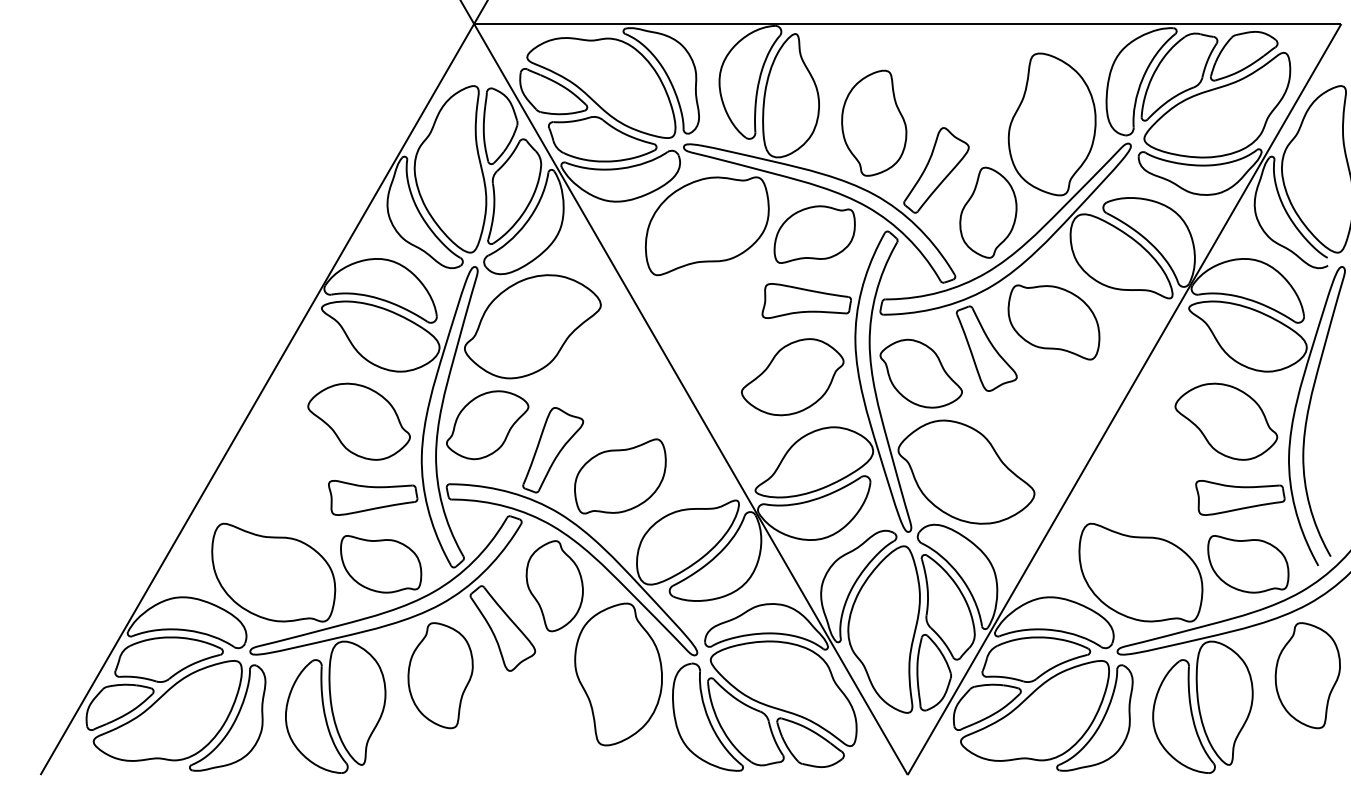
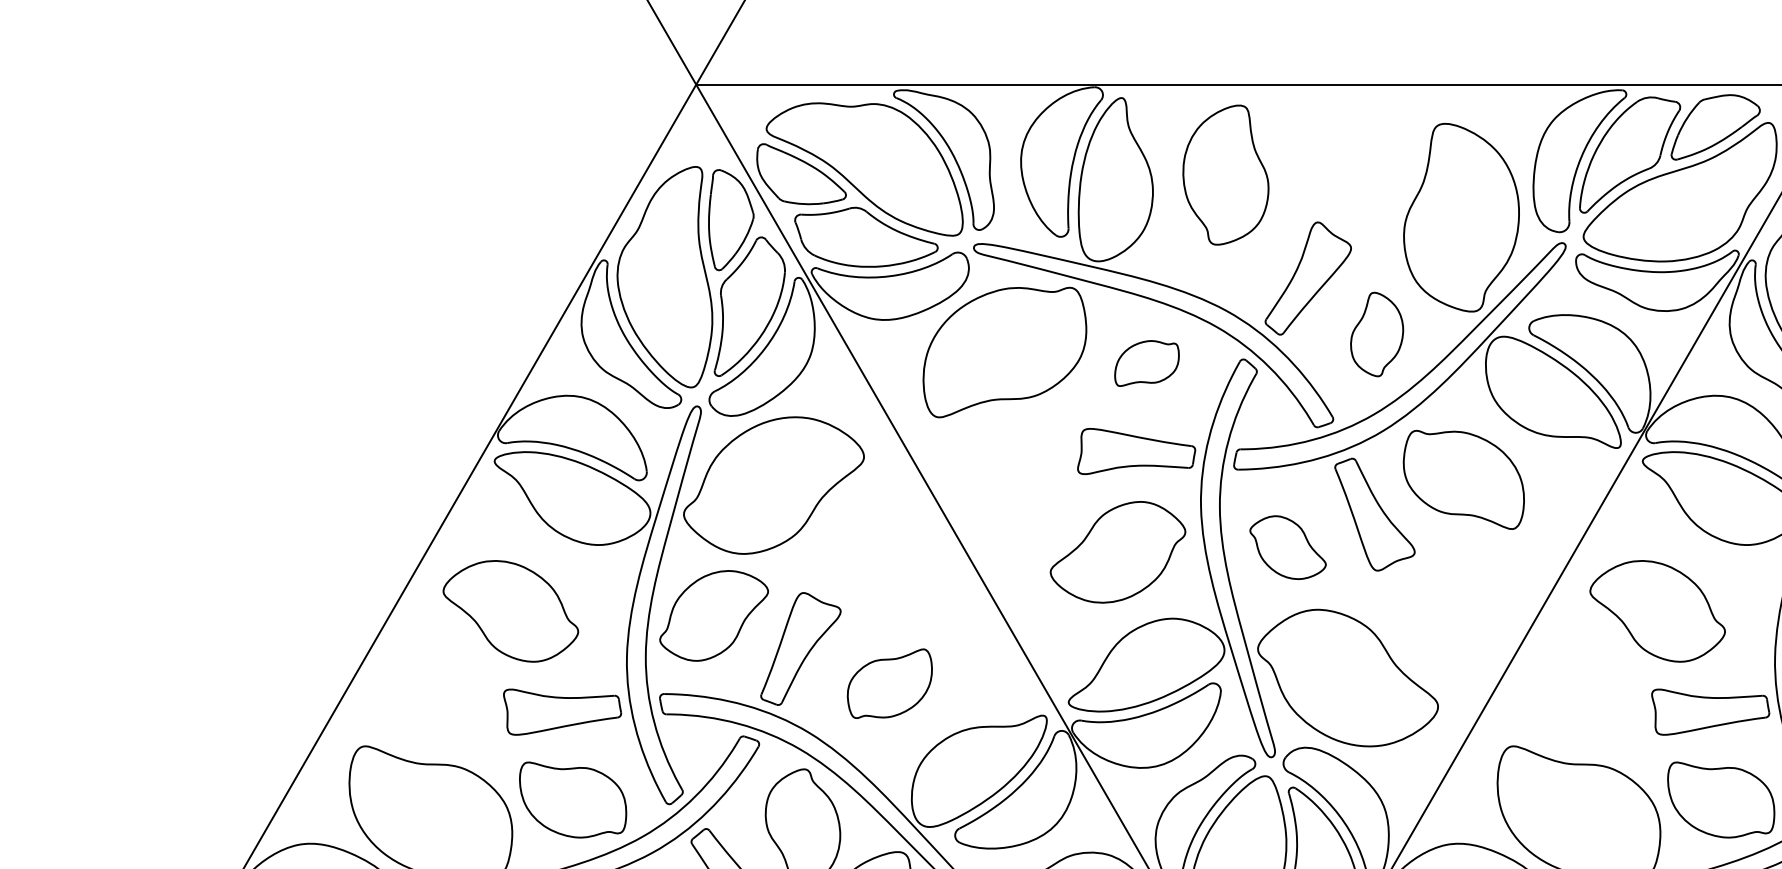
part: (874, 122) -> (1226, 174), moved
part: (988, 212) -> (1377, 334), size x0.7
part: (814, 234) -> (1146, 363), size x0.6
part: (920, 373) -> (1287, 547), size x0.7
part: (358, 421) -> (510, 610), moved
part: (1226, 421) -> (1657, 610), moved
part: (620, 476) -> (889, 683), size x0.7

